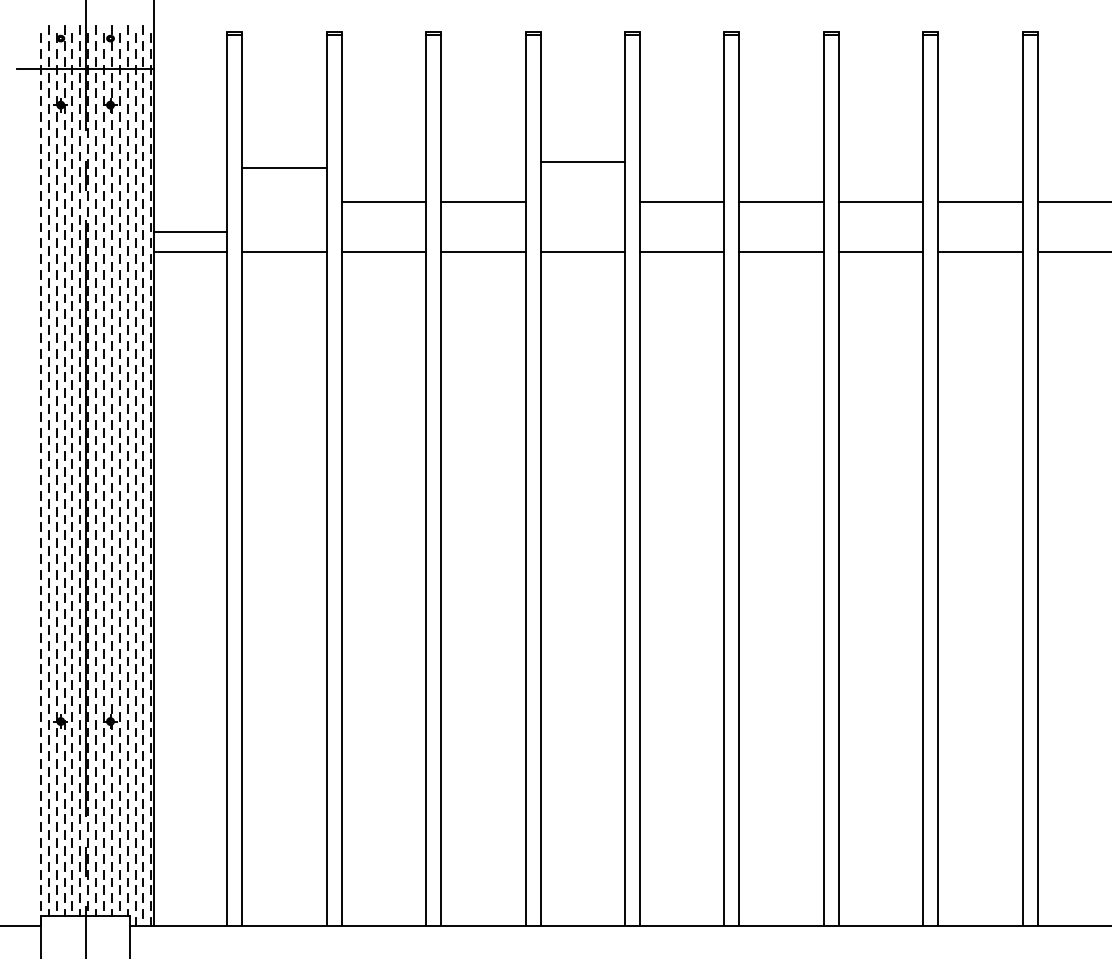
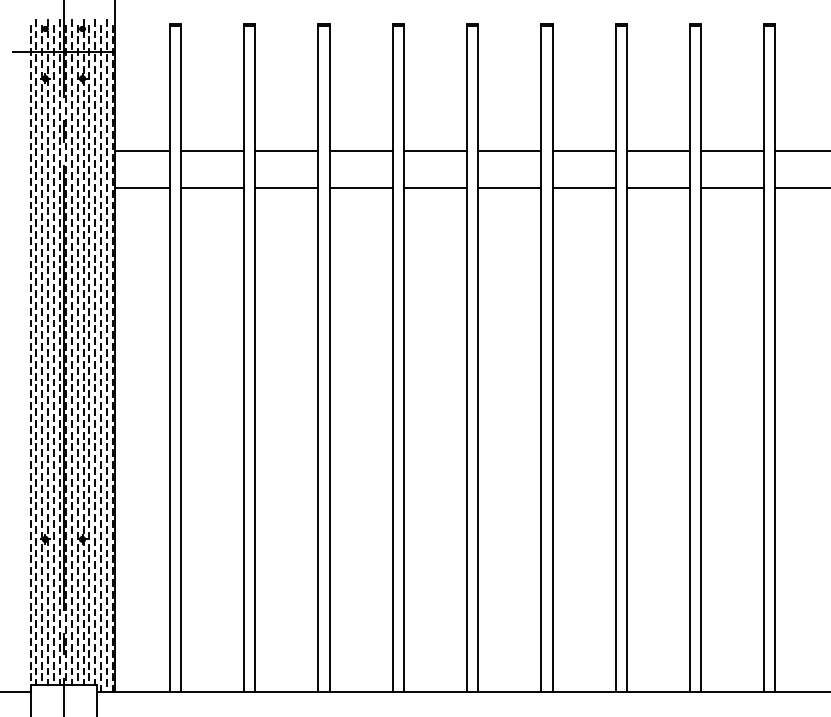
line: (582, 162) -> (435, 151), moved
line: (284, 168) -> (212, 151), moved
line: (190, 232) -> (142, 151), moved

